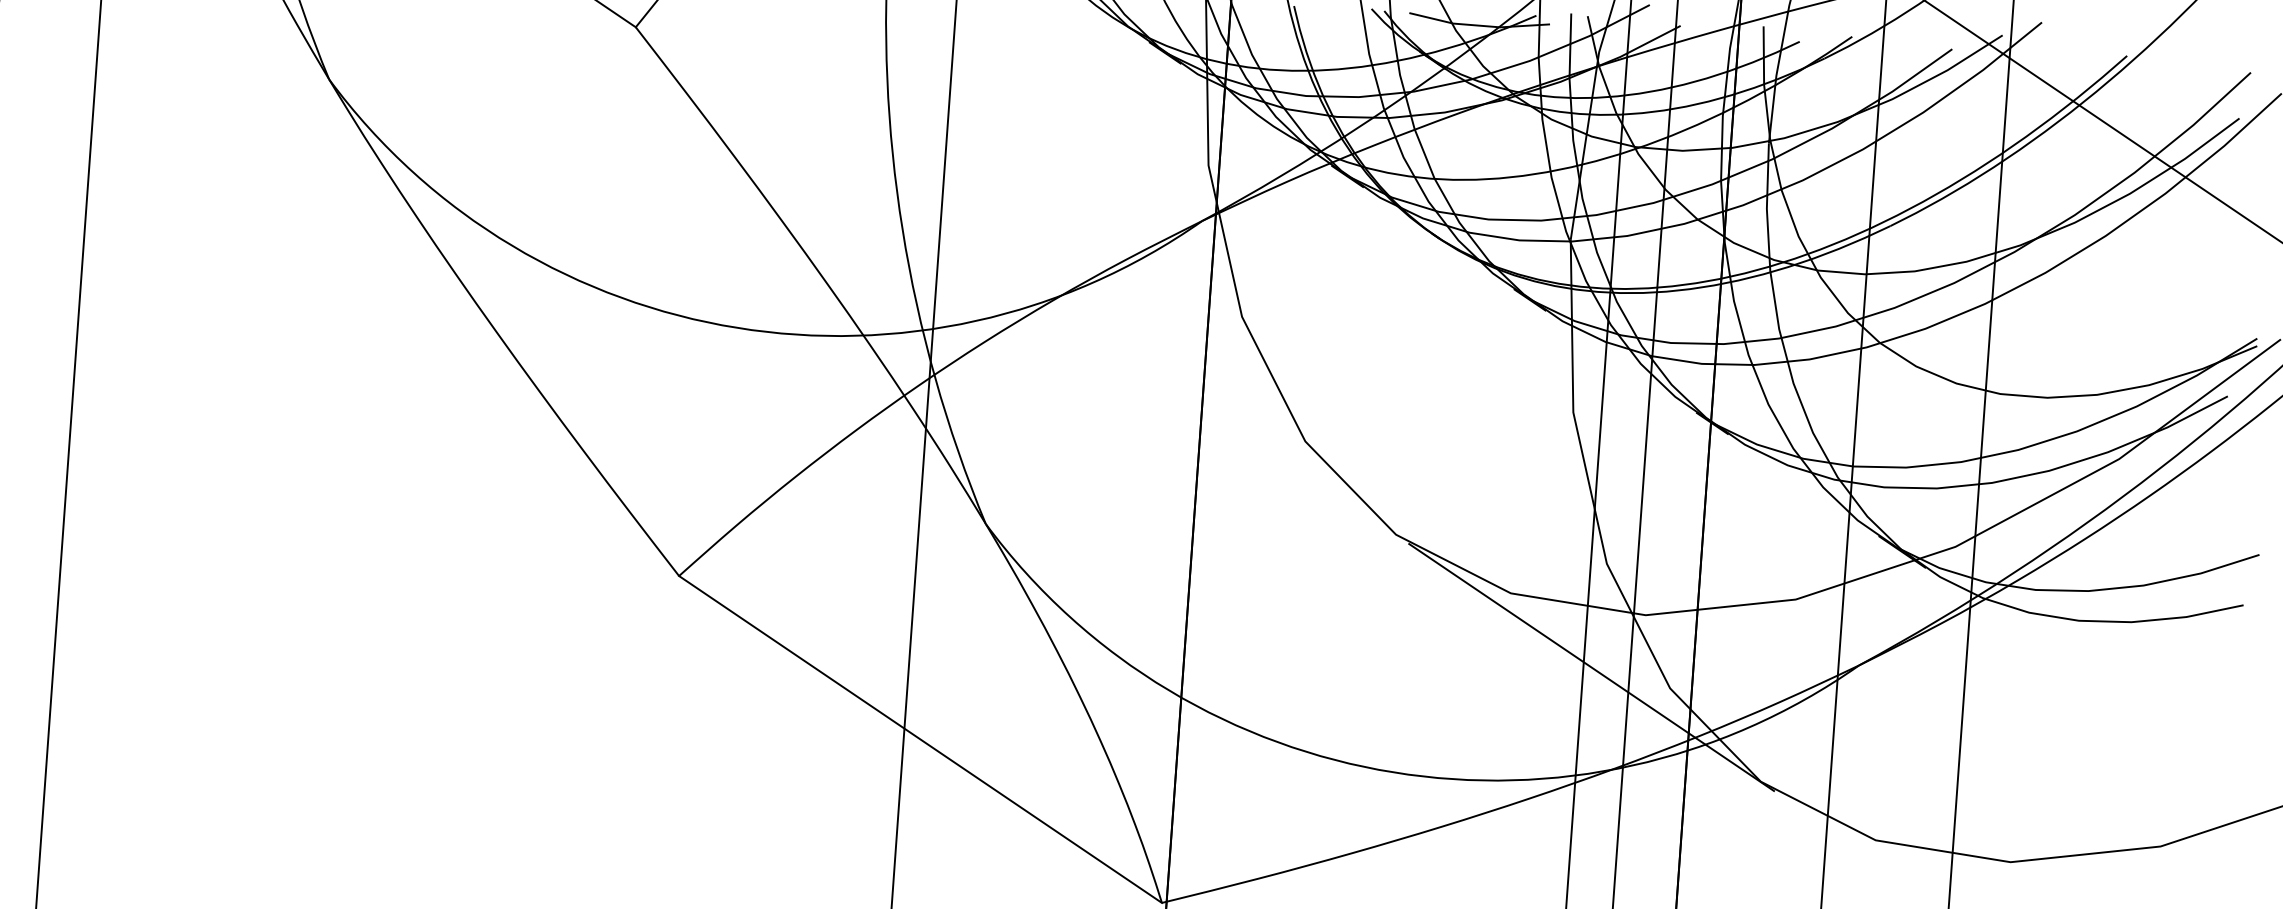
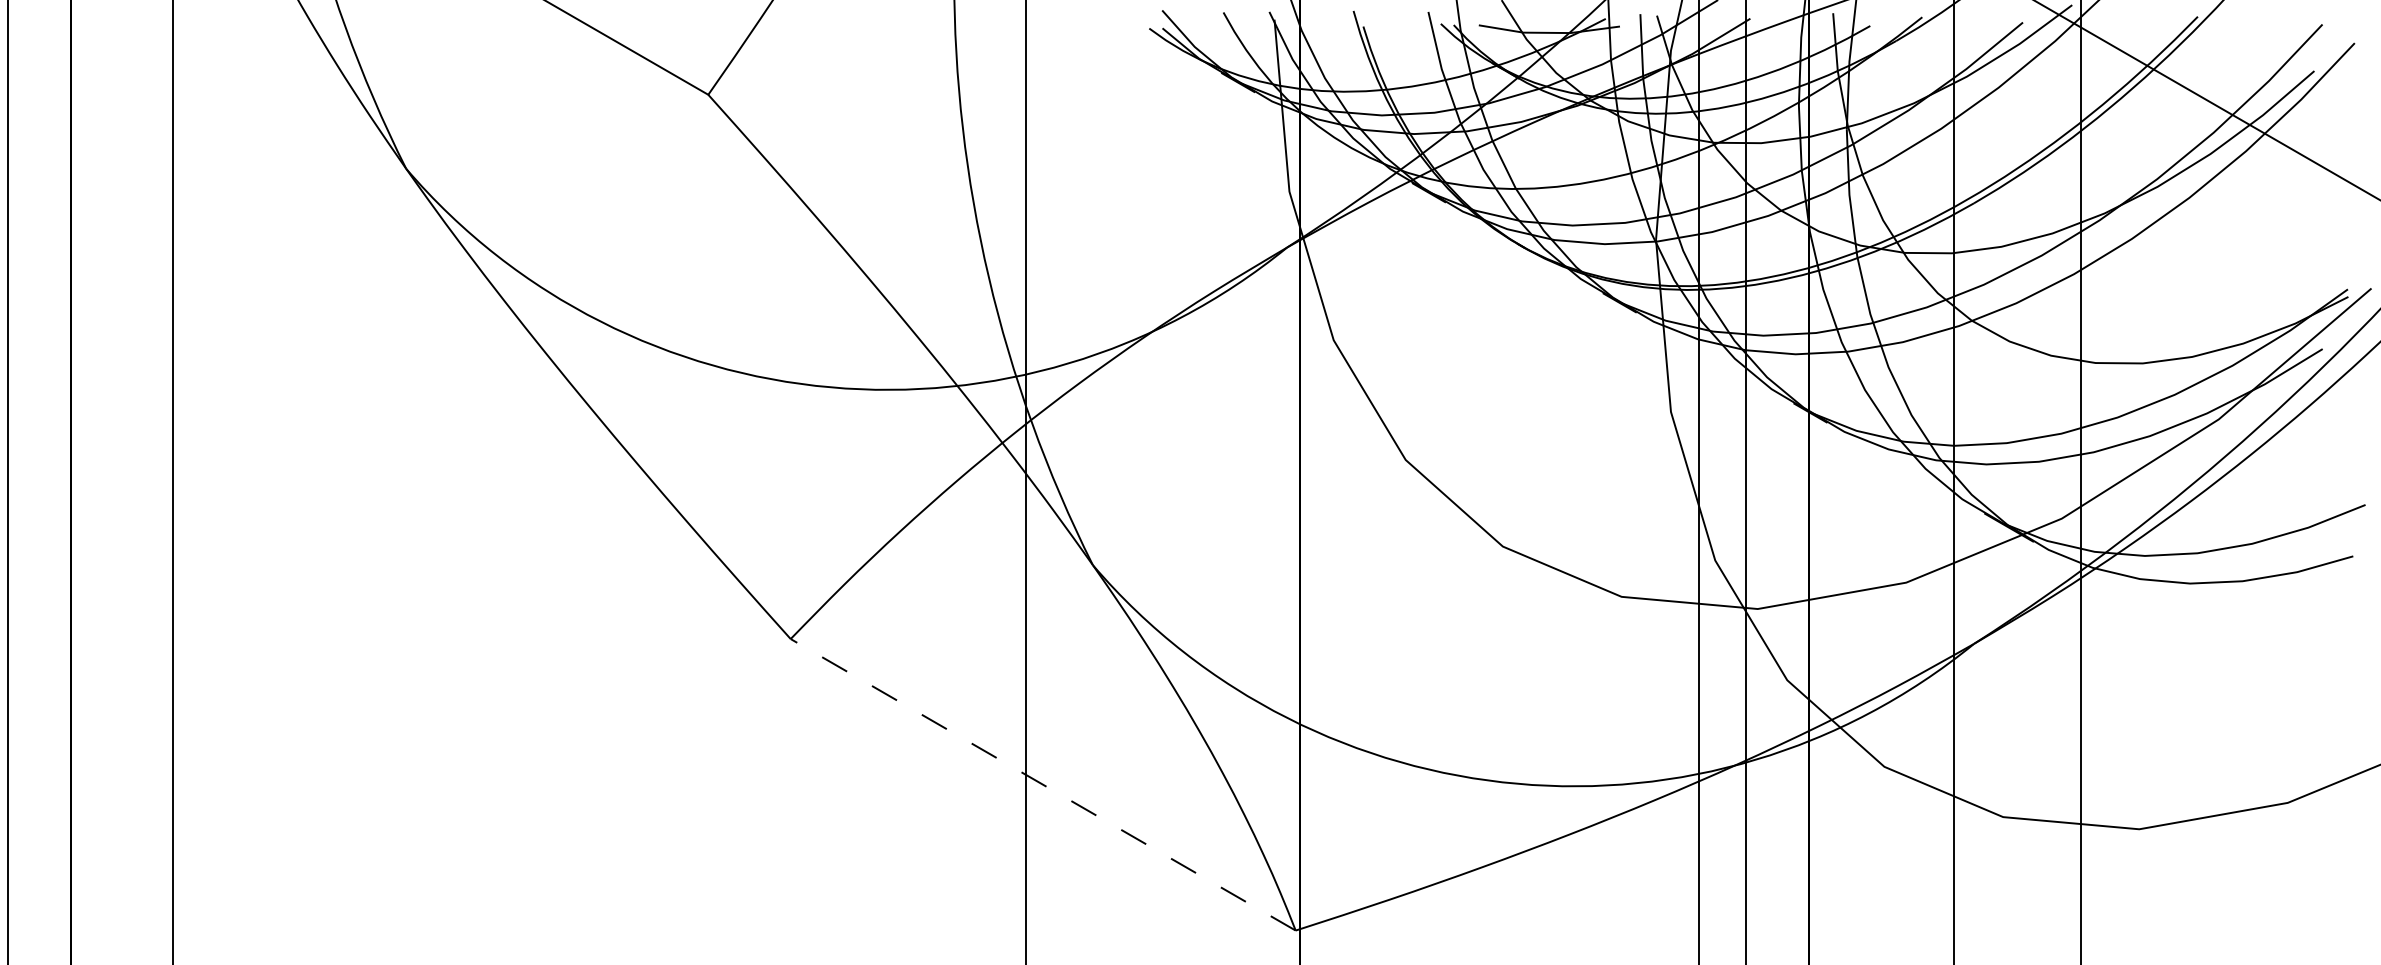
line: (1591, 666) -> (1707, 664), removed
line: (920, 739) -> (1043, 784), solid -> dashed

